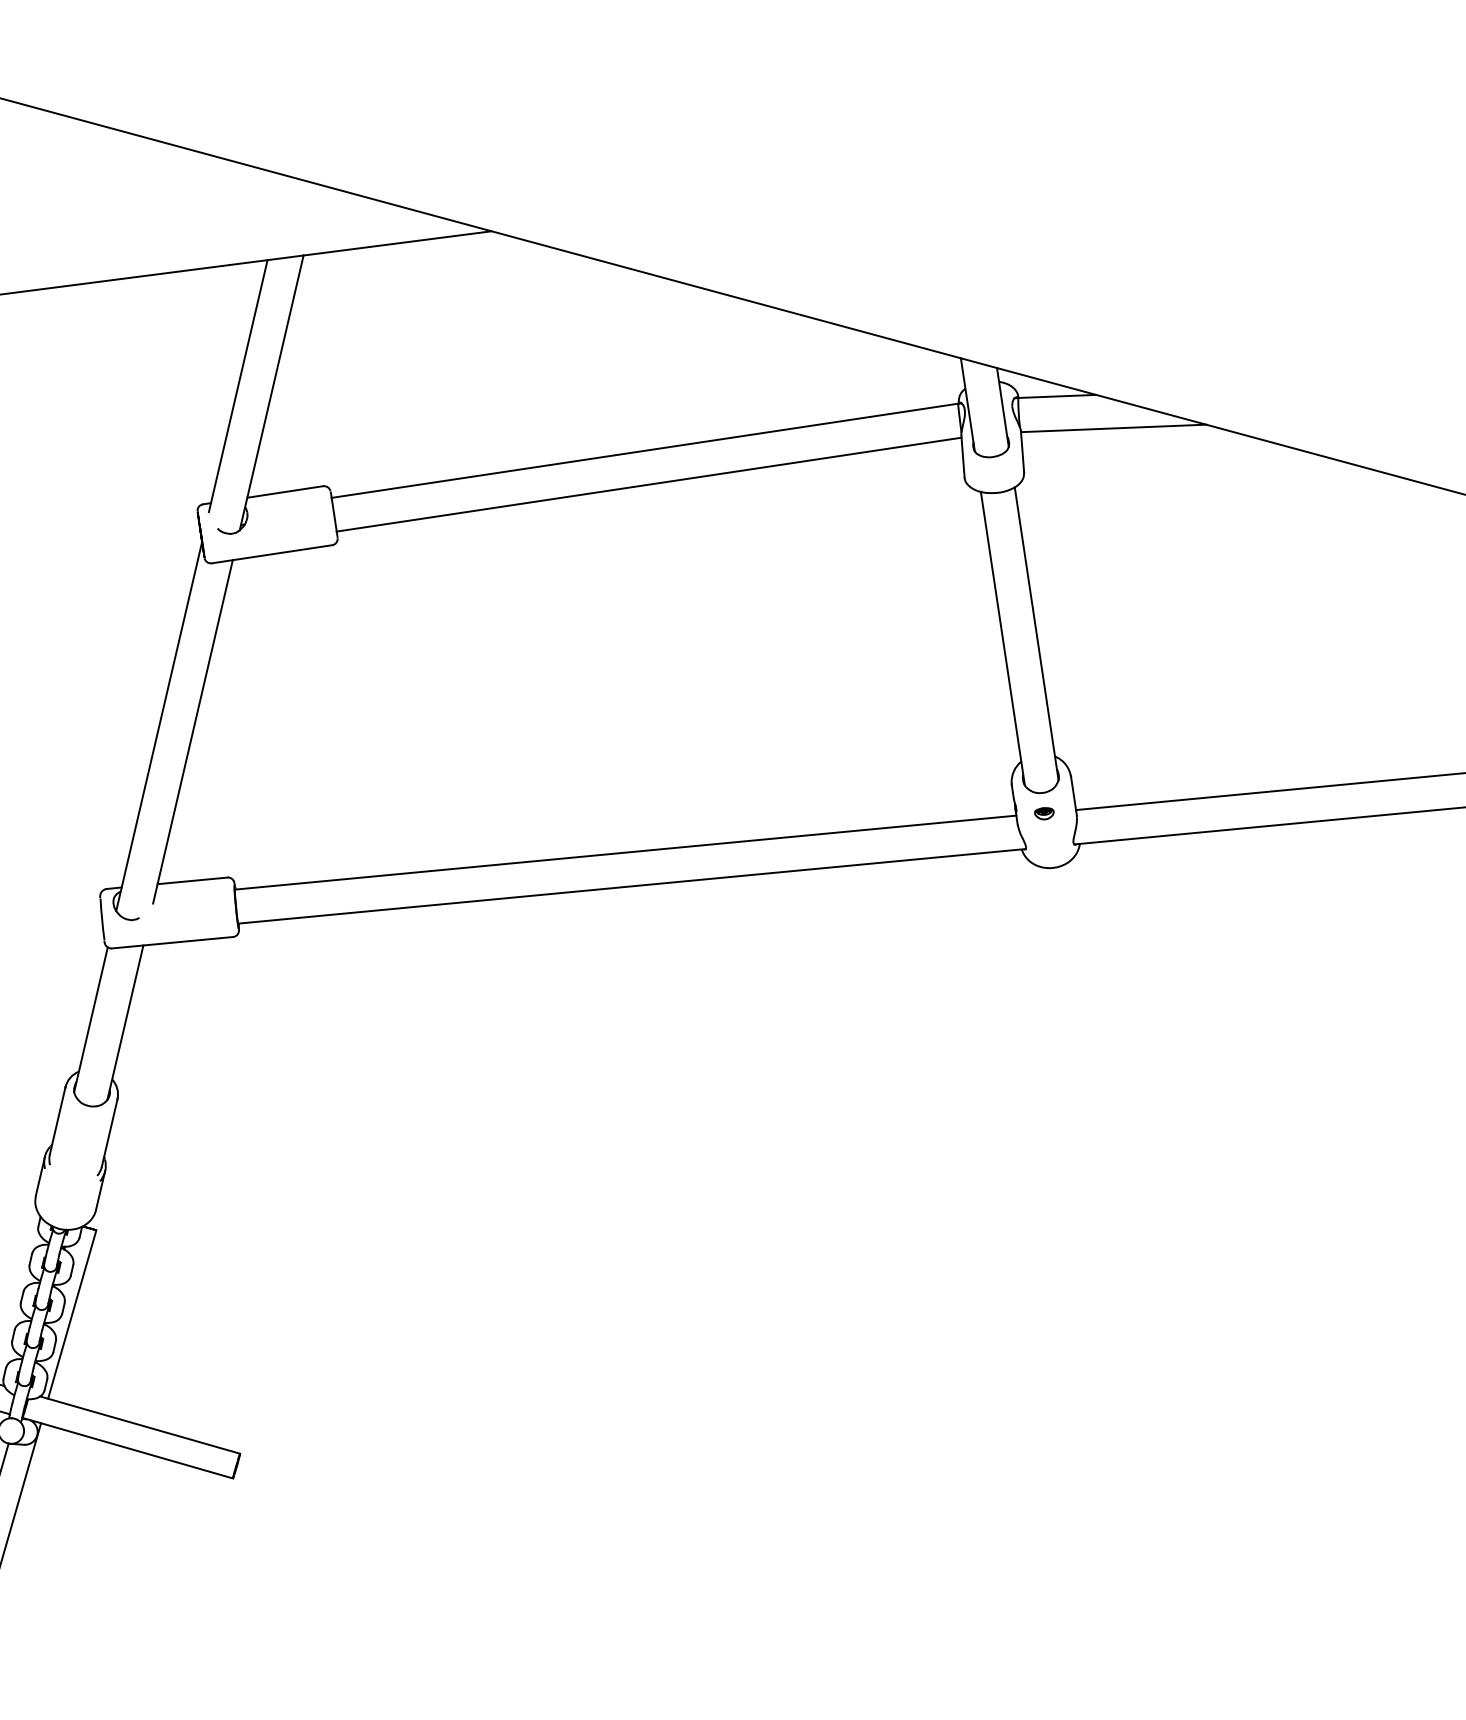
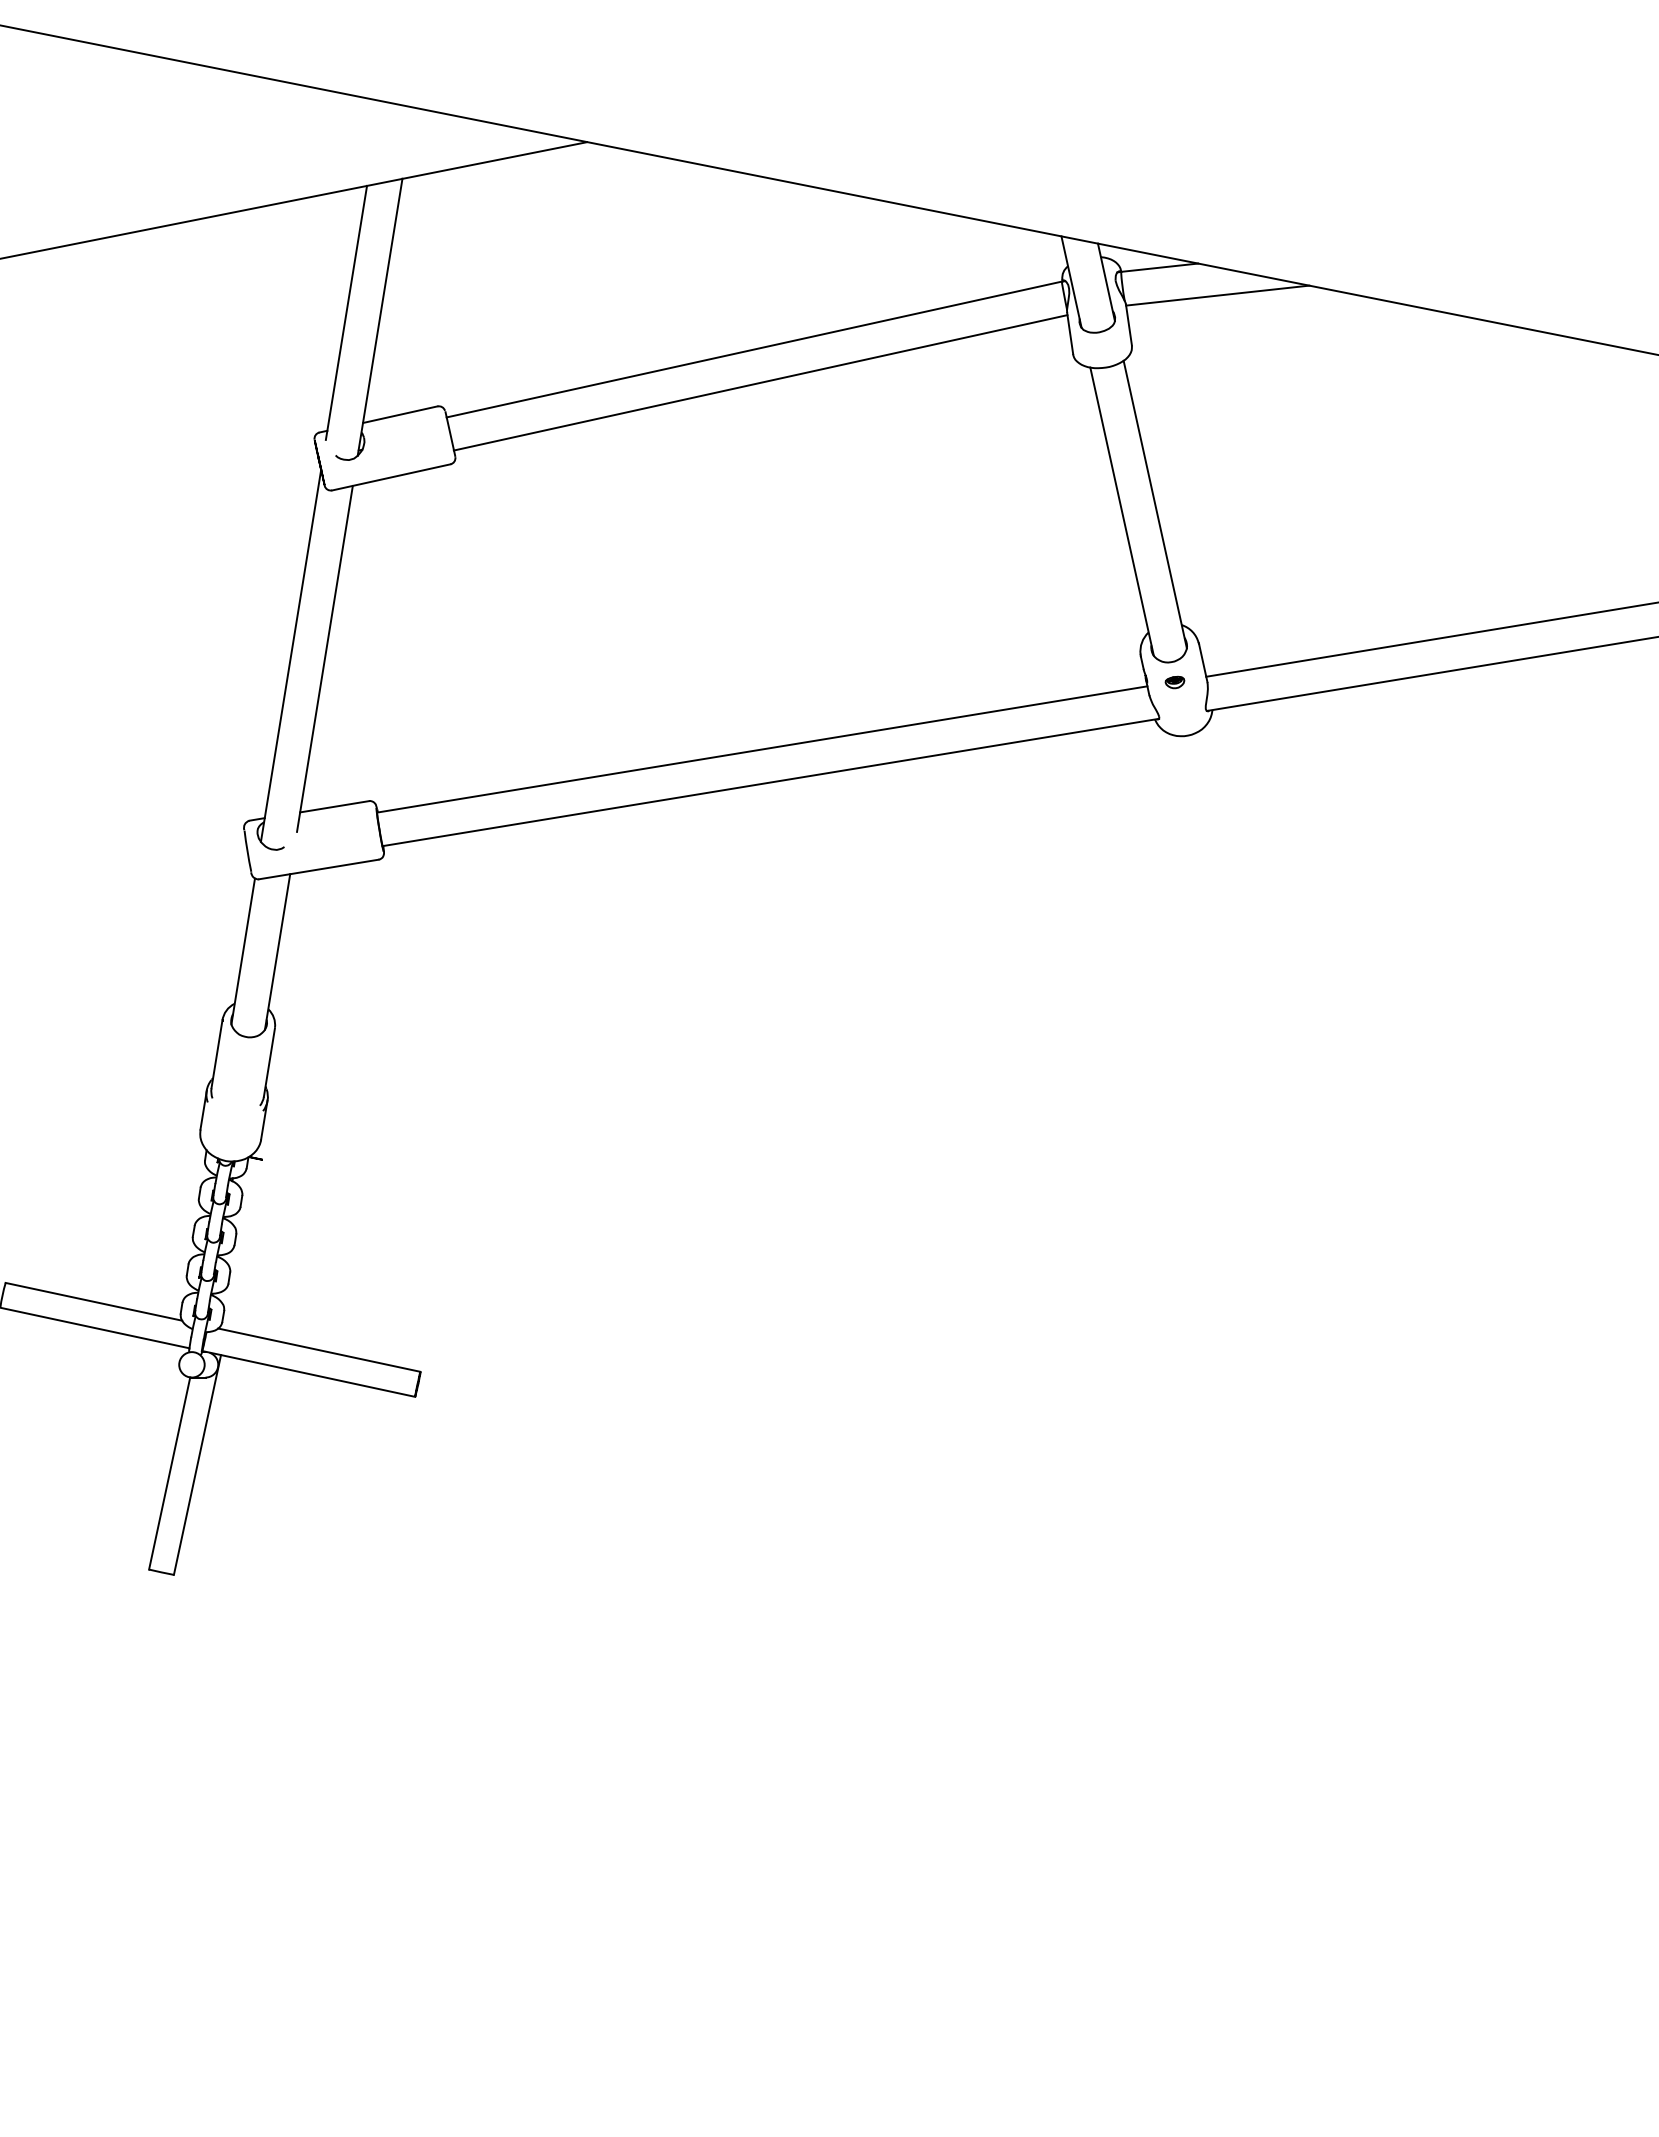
line: (72, 1313) -> (244, 1244), removed

